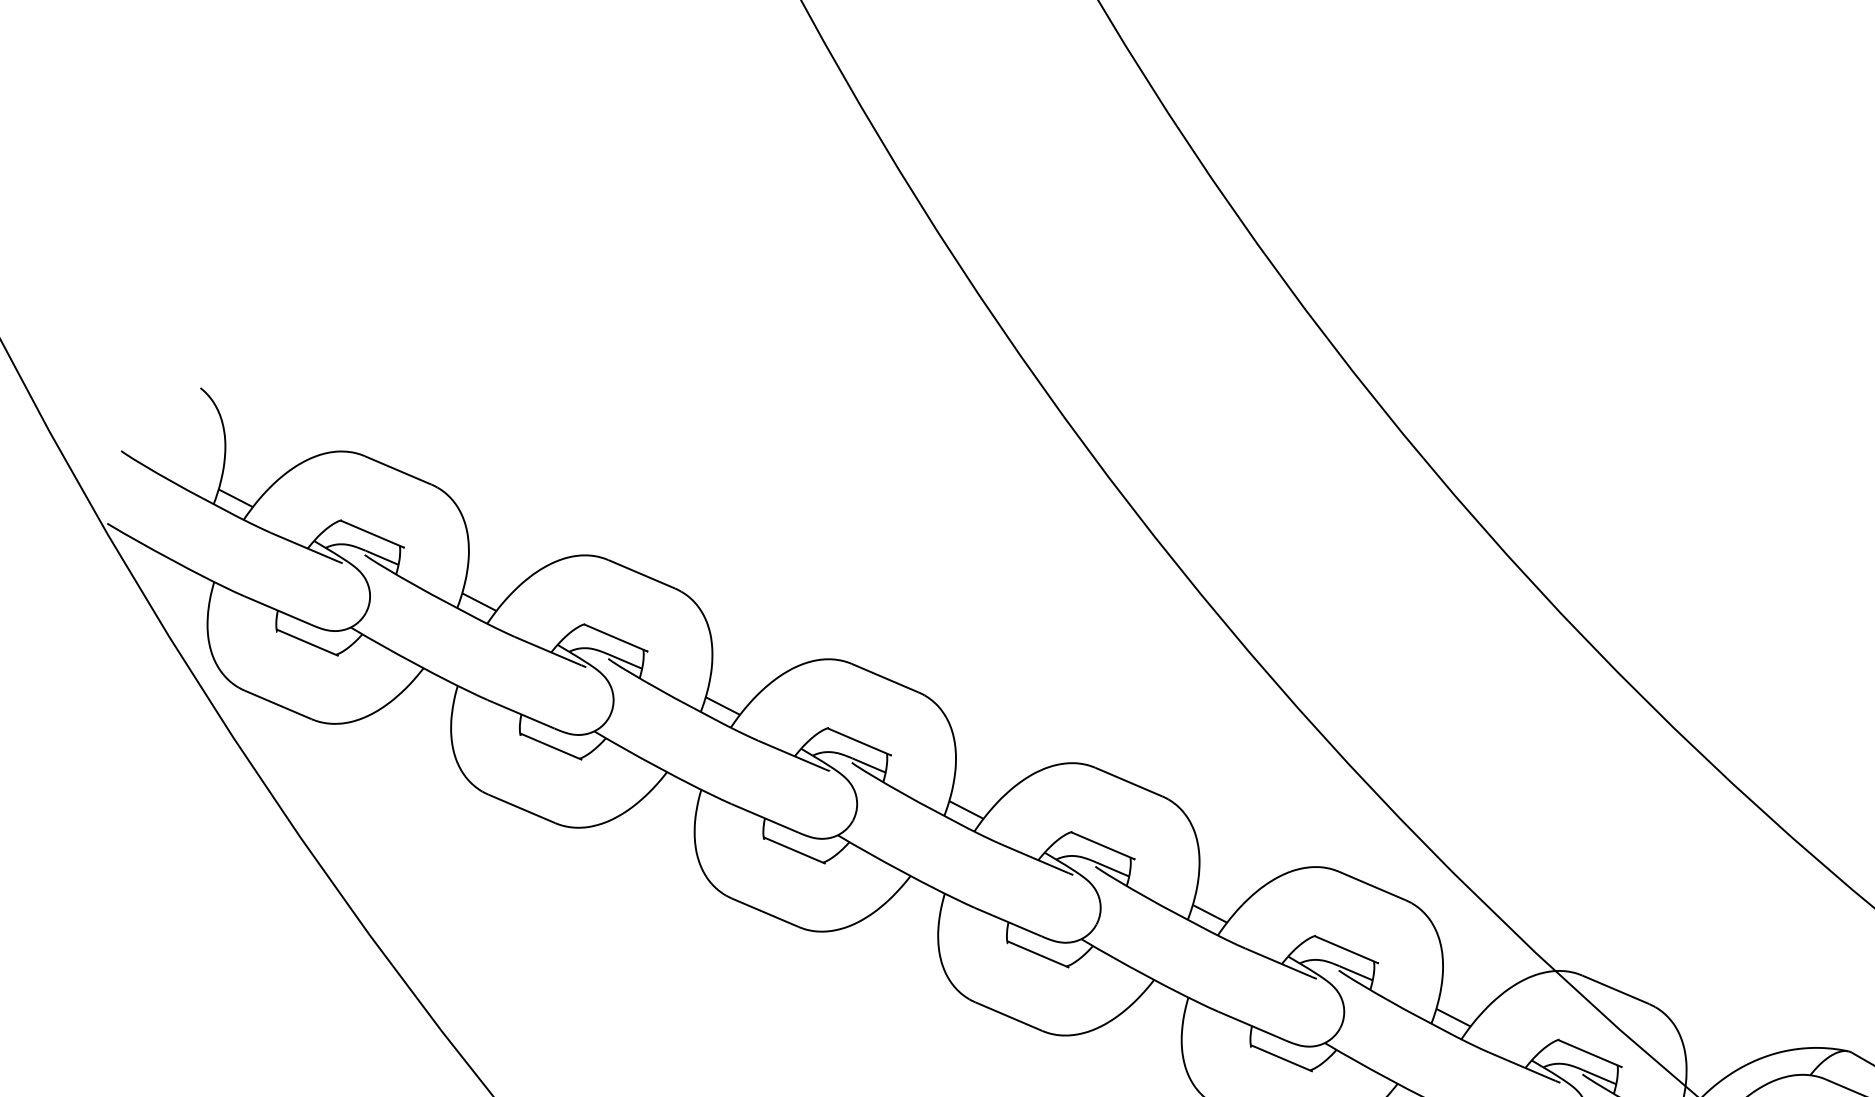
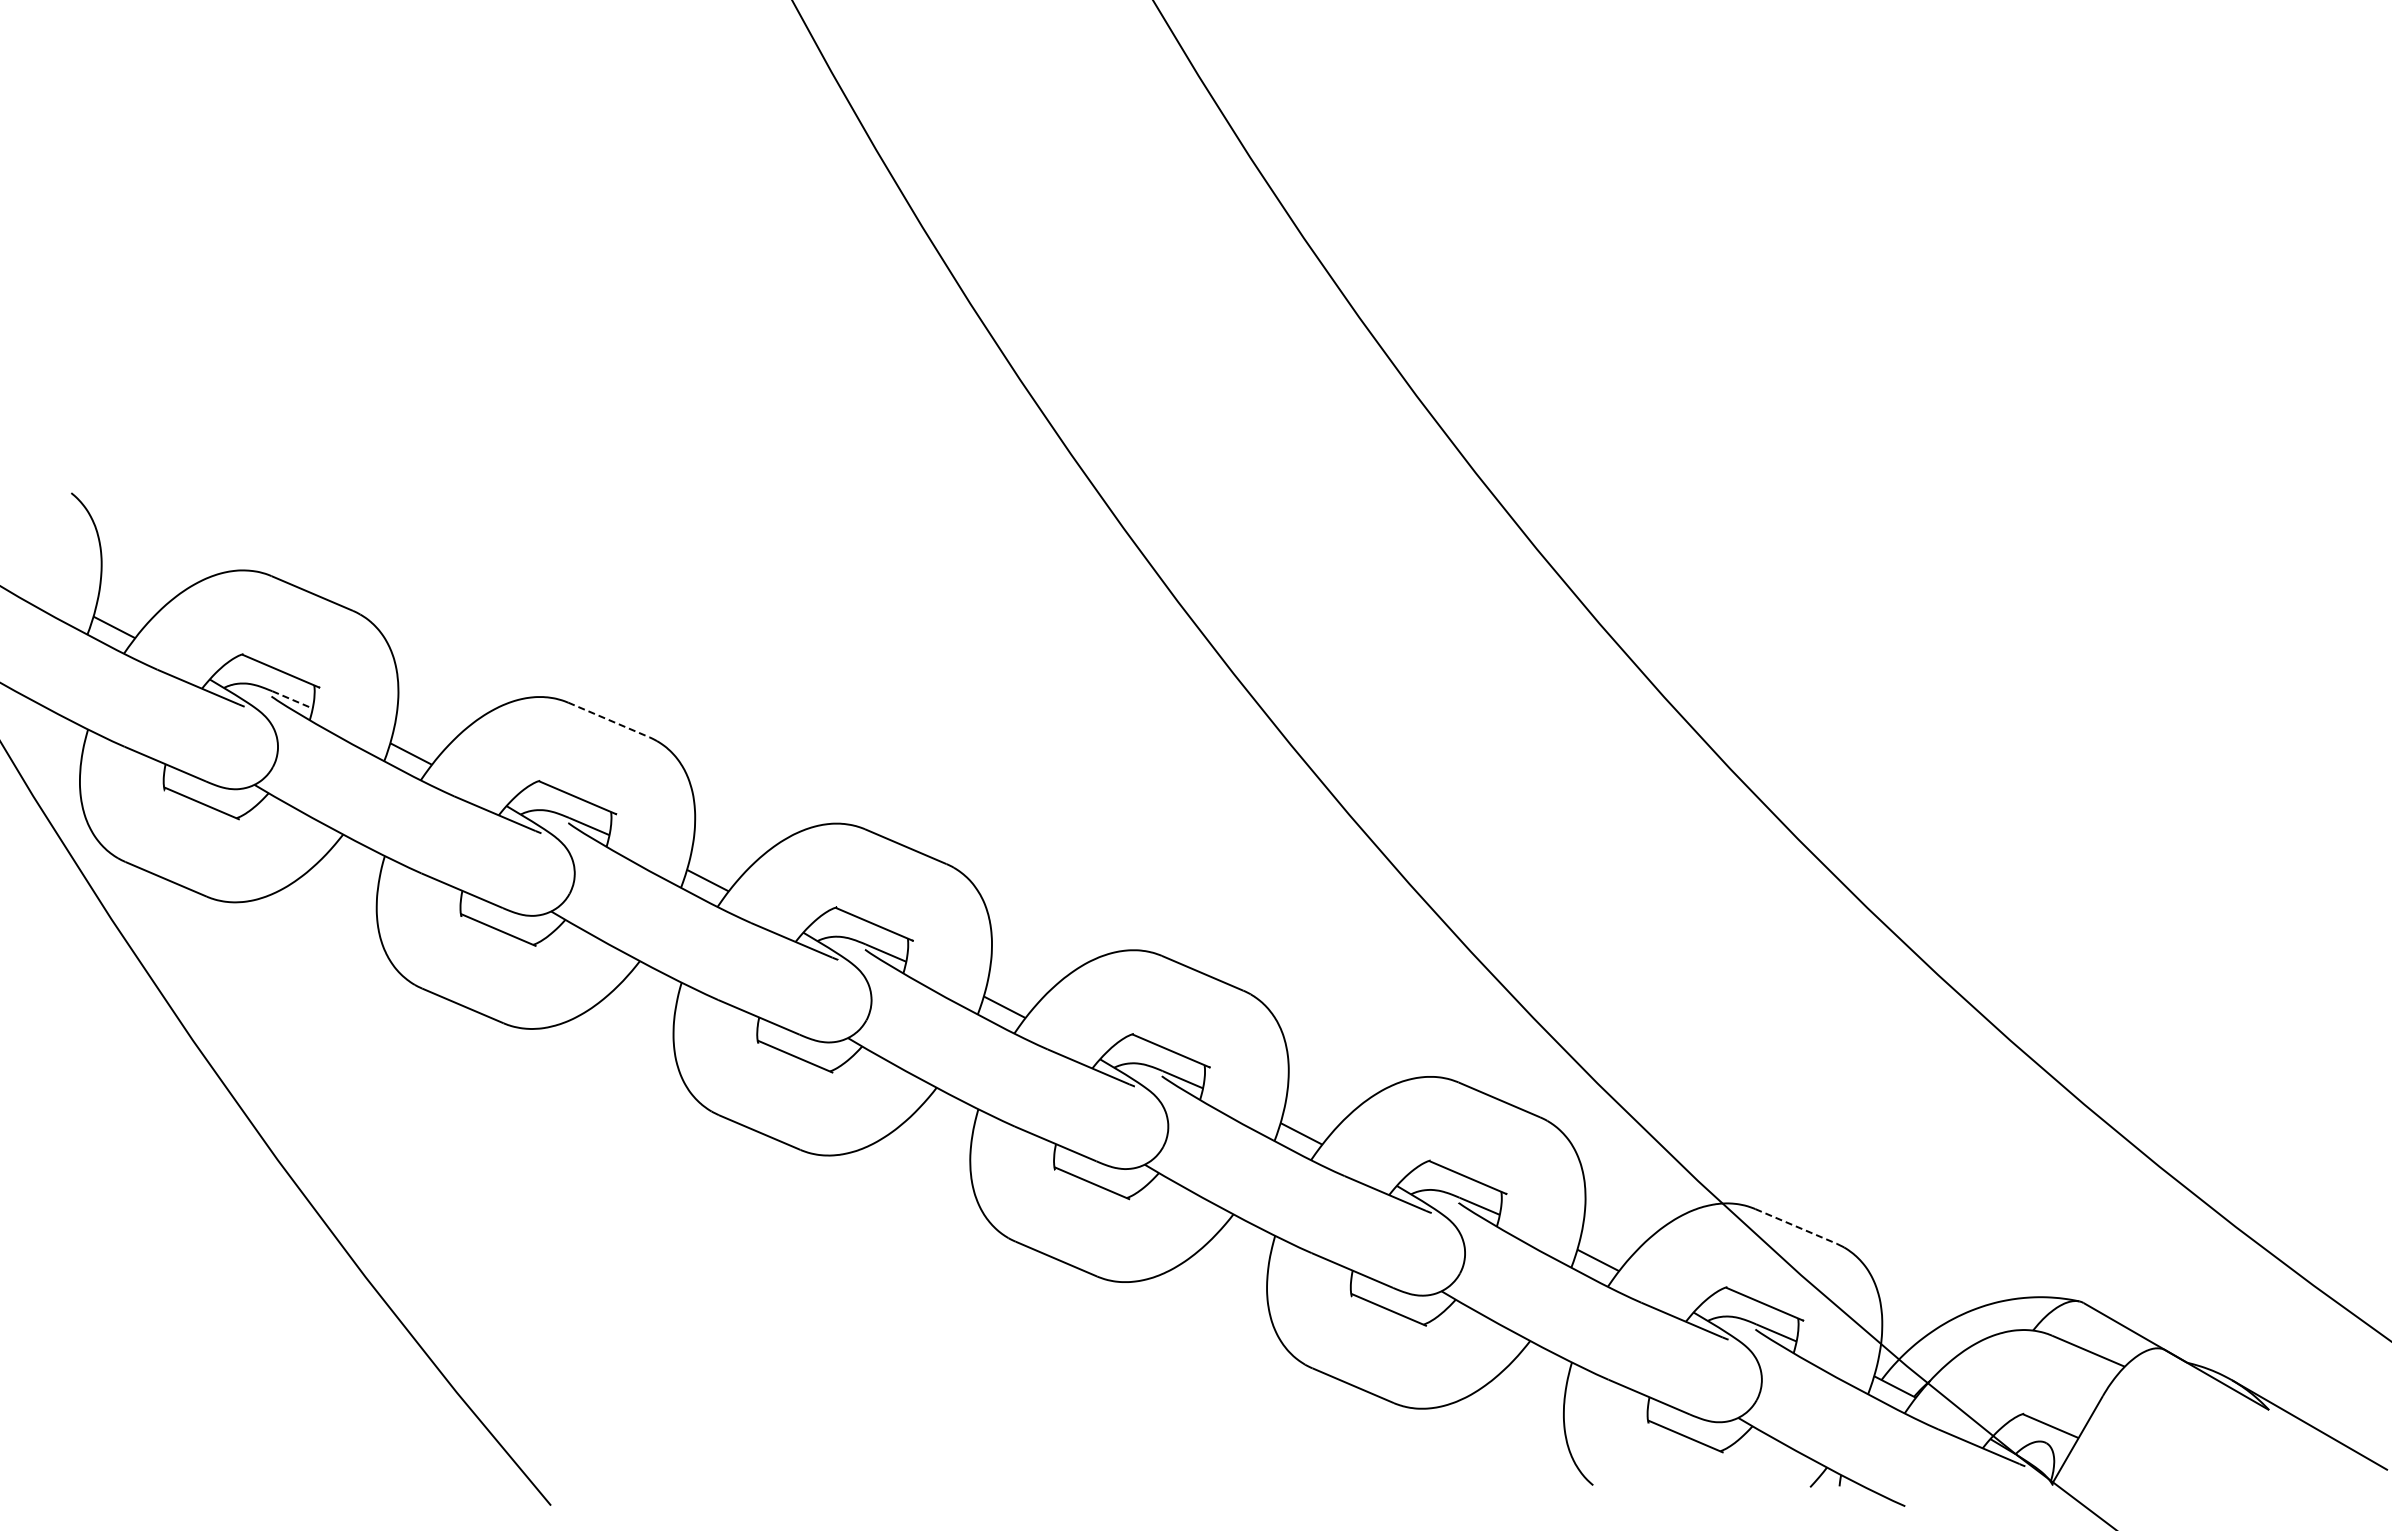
line: (381, 557) -> (292, 699), solid -> dashed
line: (642, 574) -> (609, 720), solid -> dashed
line: (1616, 989) -> (1796, 1226), solid -> dashed

